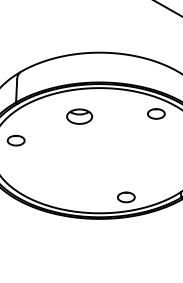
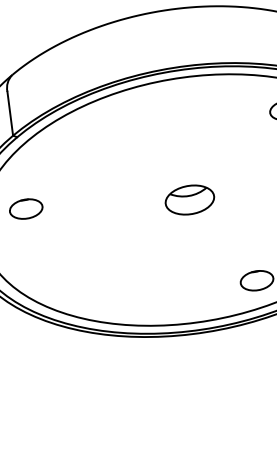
part: (79, 116) -> (189, 199), moved

